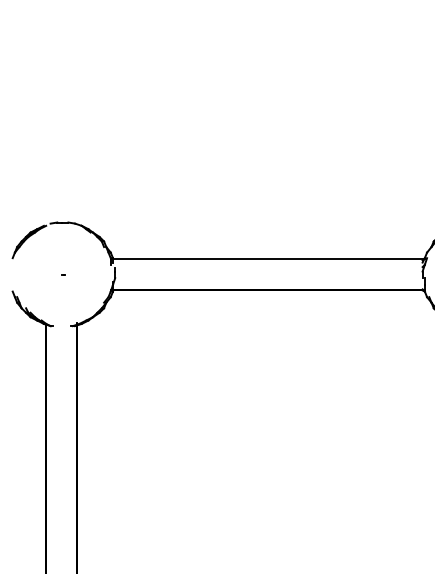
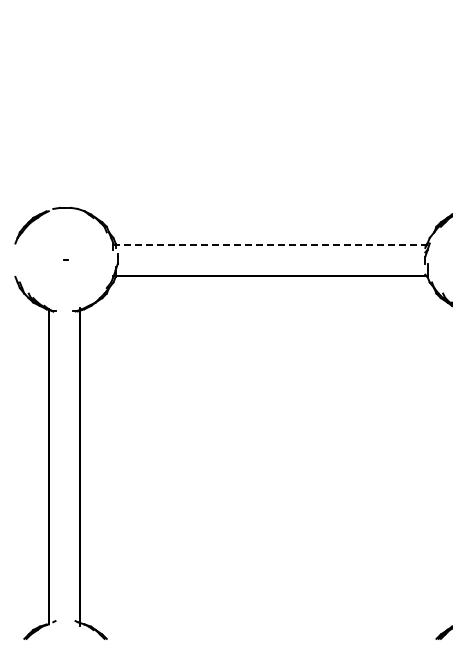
line: (267, 259) -> (270, 244), solid -> dashed

